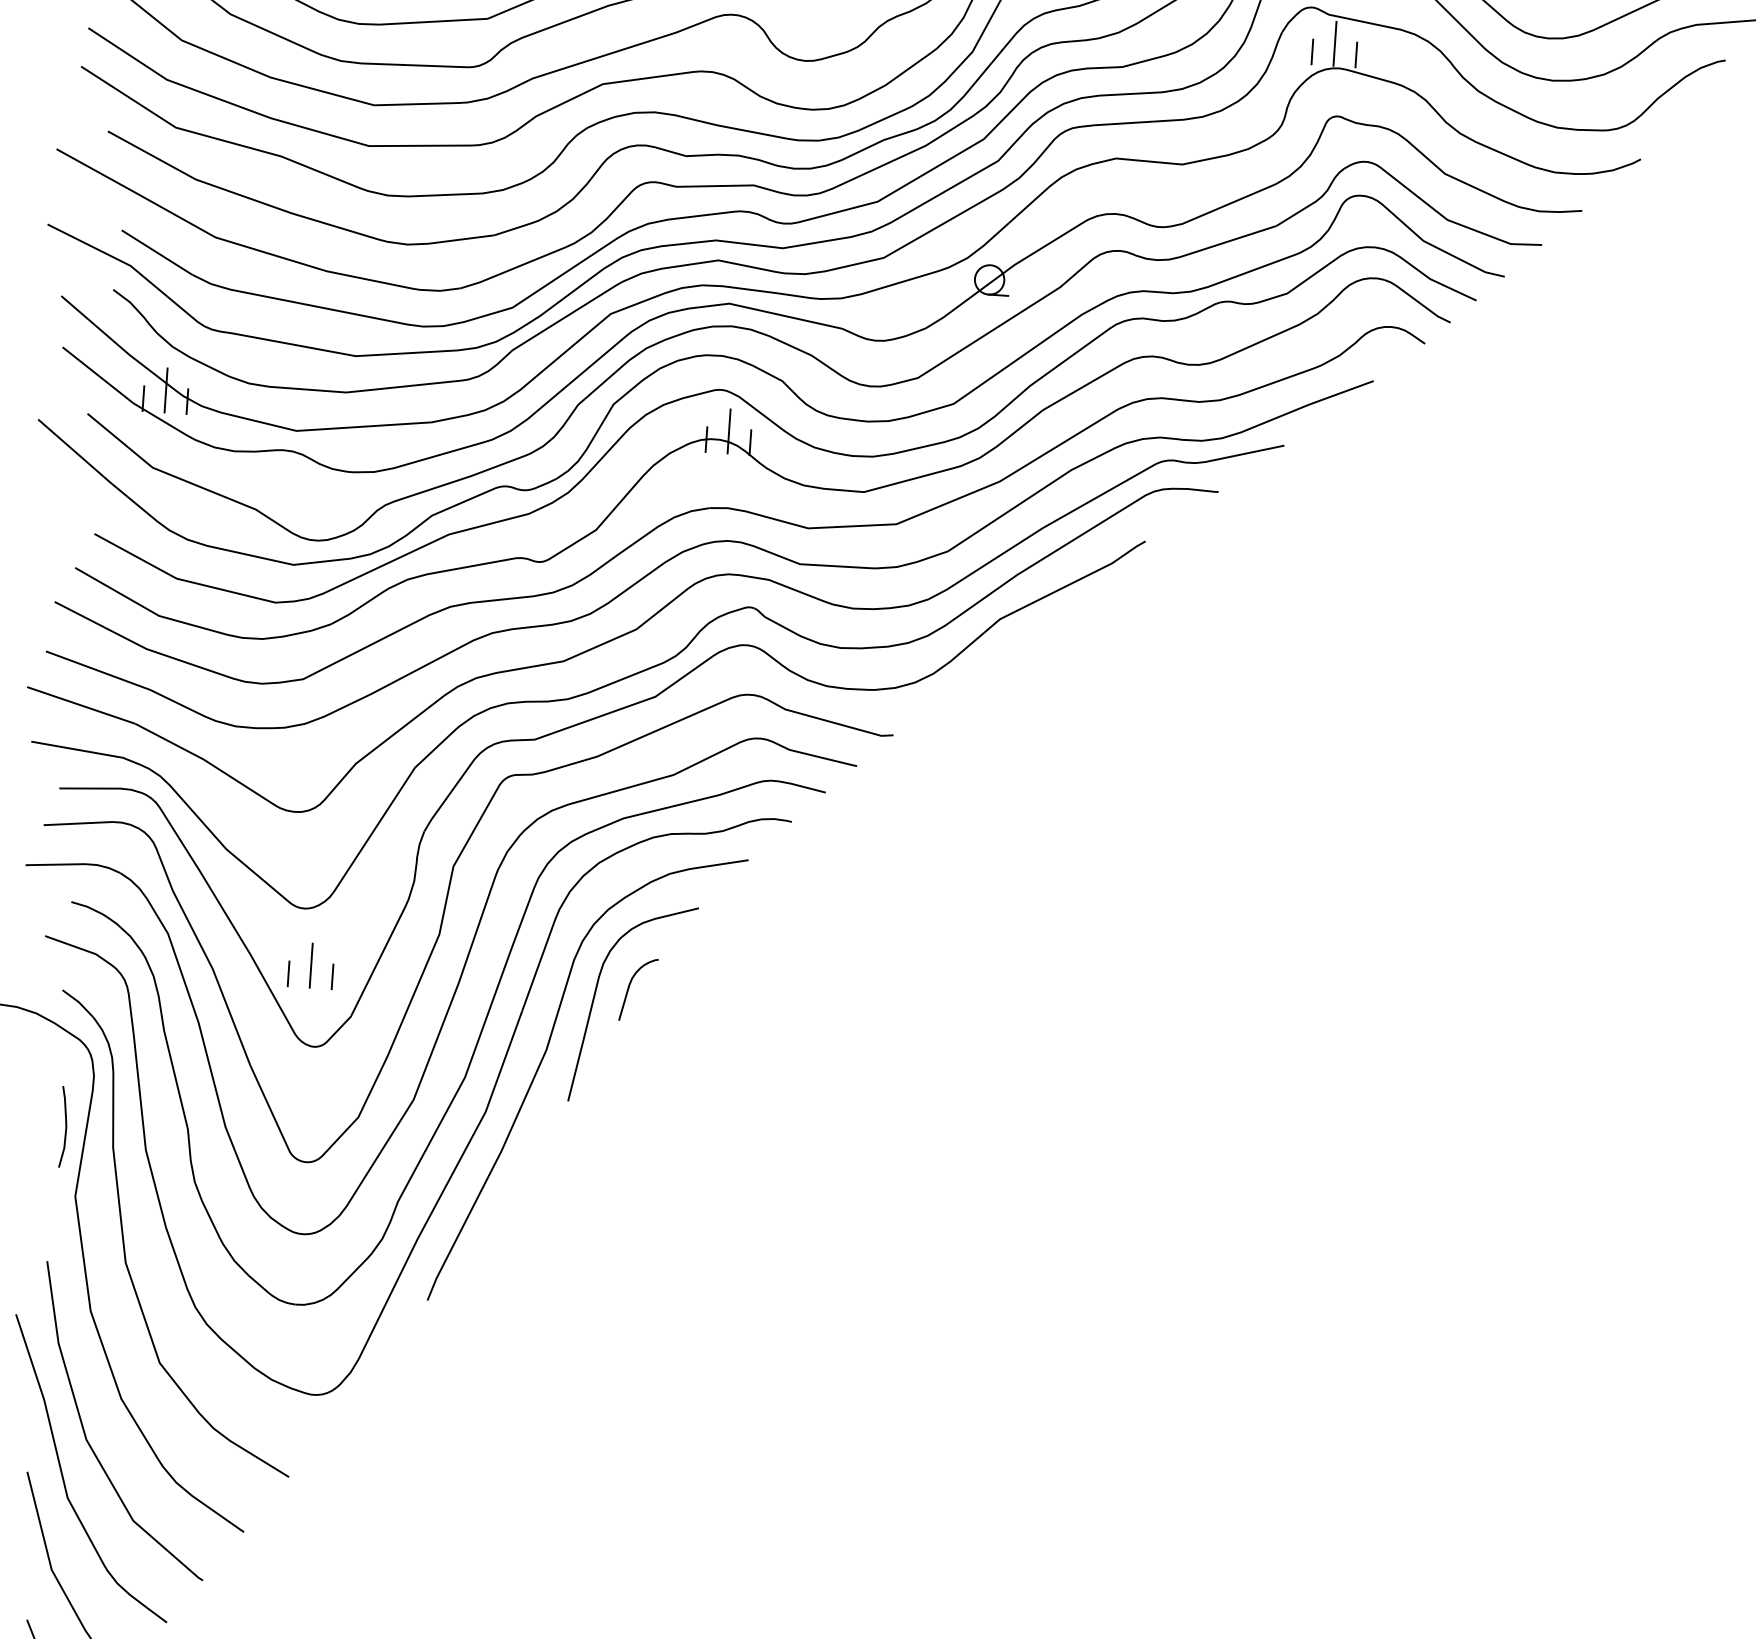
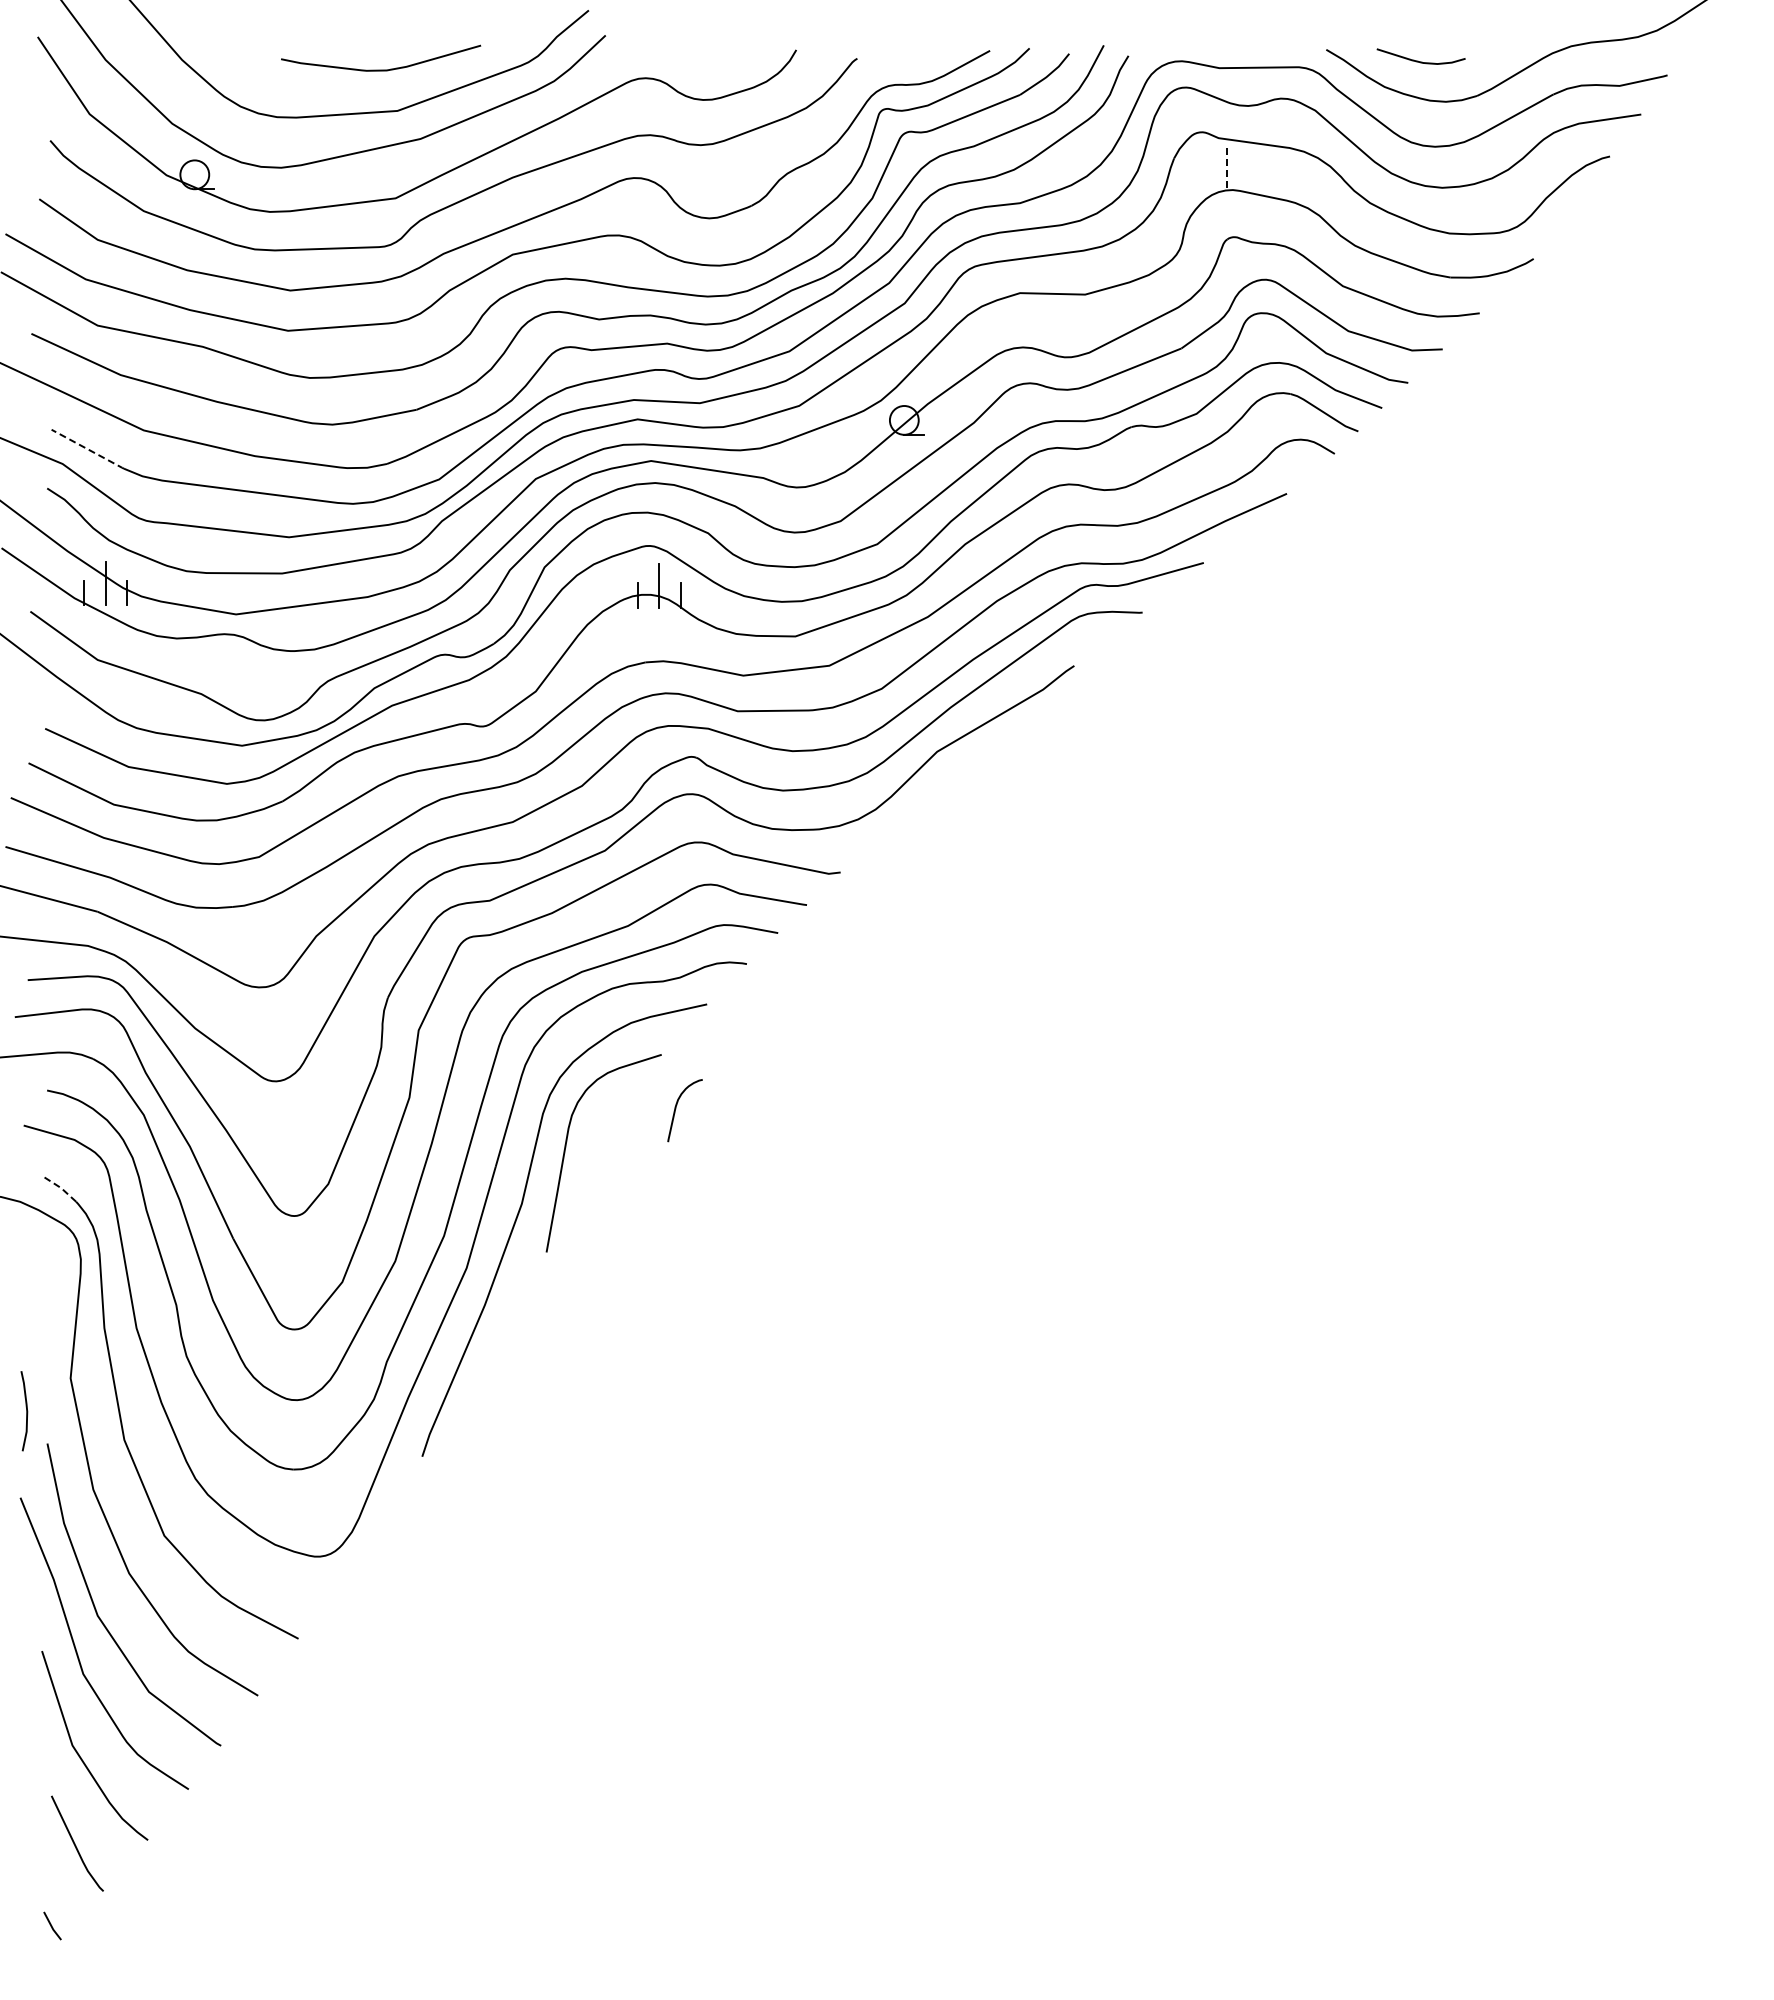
line: (1334, 44) -> (1226, 166), solid -> dashed
line: (1311, 51) -> (1204, 175), removed
line: (1356, 54) -> (1248, 175), removed
line: (157, 252) -> (88, 449), solid -> dashed
line: (311, 965) -> (286, 1136), removed
line: (288, 974) -> (264, 1146), removed
line: (332, 977) -> (307, 1146), removed
curve: (629, 987) -> (676, 1108), moved
line: (79, 1002) -> (61, 1188), solid -> dashed
curve: (65, 1127) -> (26, 1411), moved

